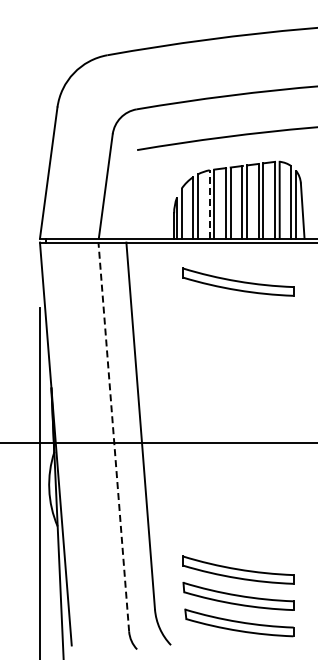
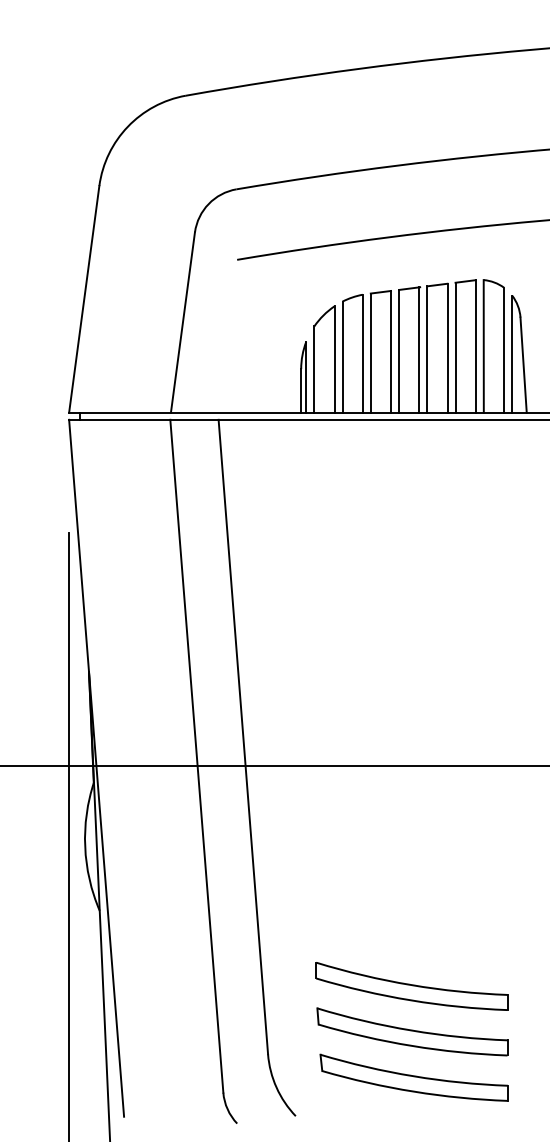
line: (209, 203) -> (362, 352), dashed -> solid
part: (238, 281) -> (412, 487), removed
line: (113, 436) -> (196, 755), dashed -> solid

